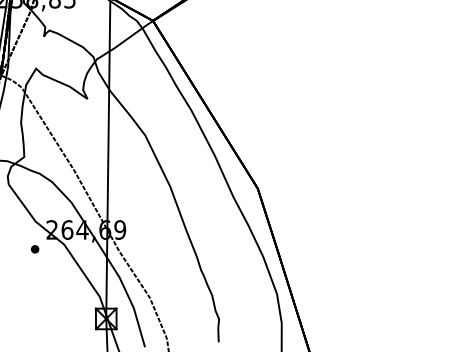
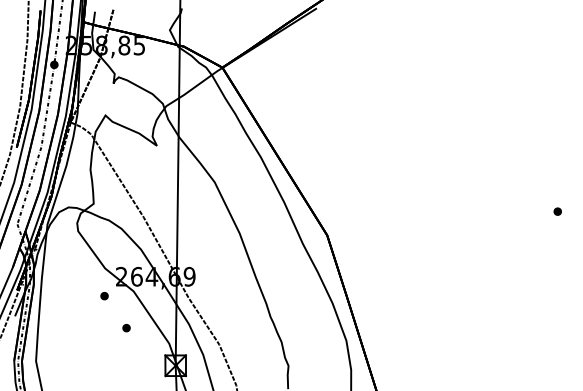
part: (57, 281) -> (126, 328), added

